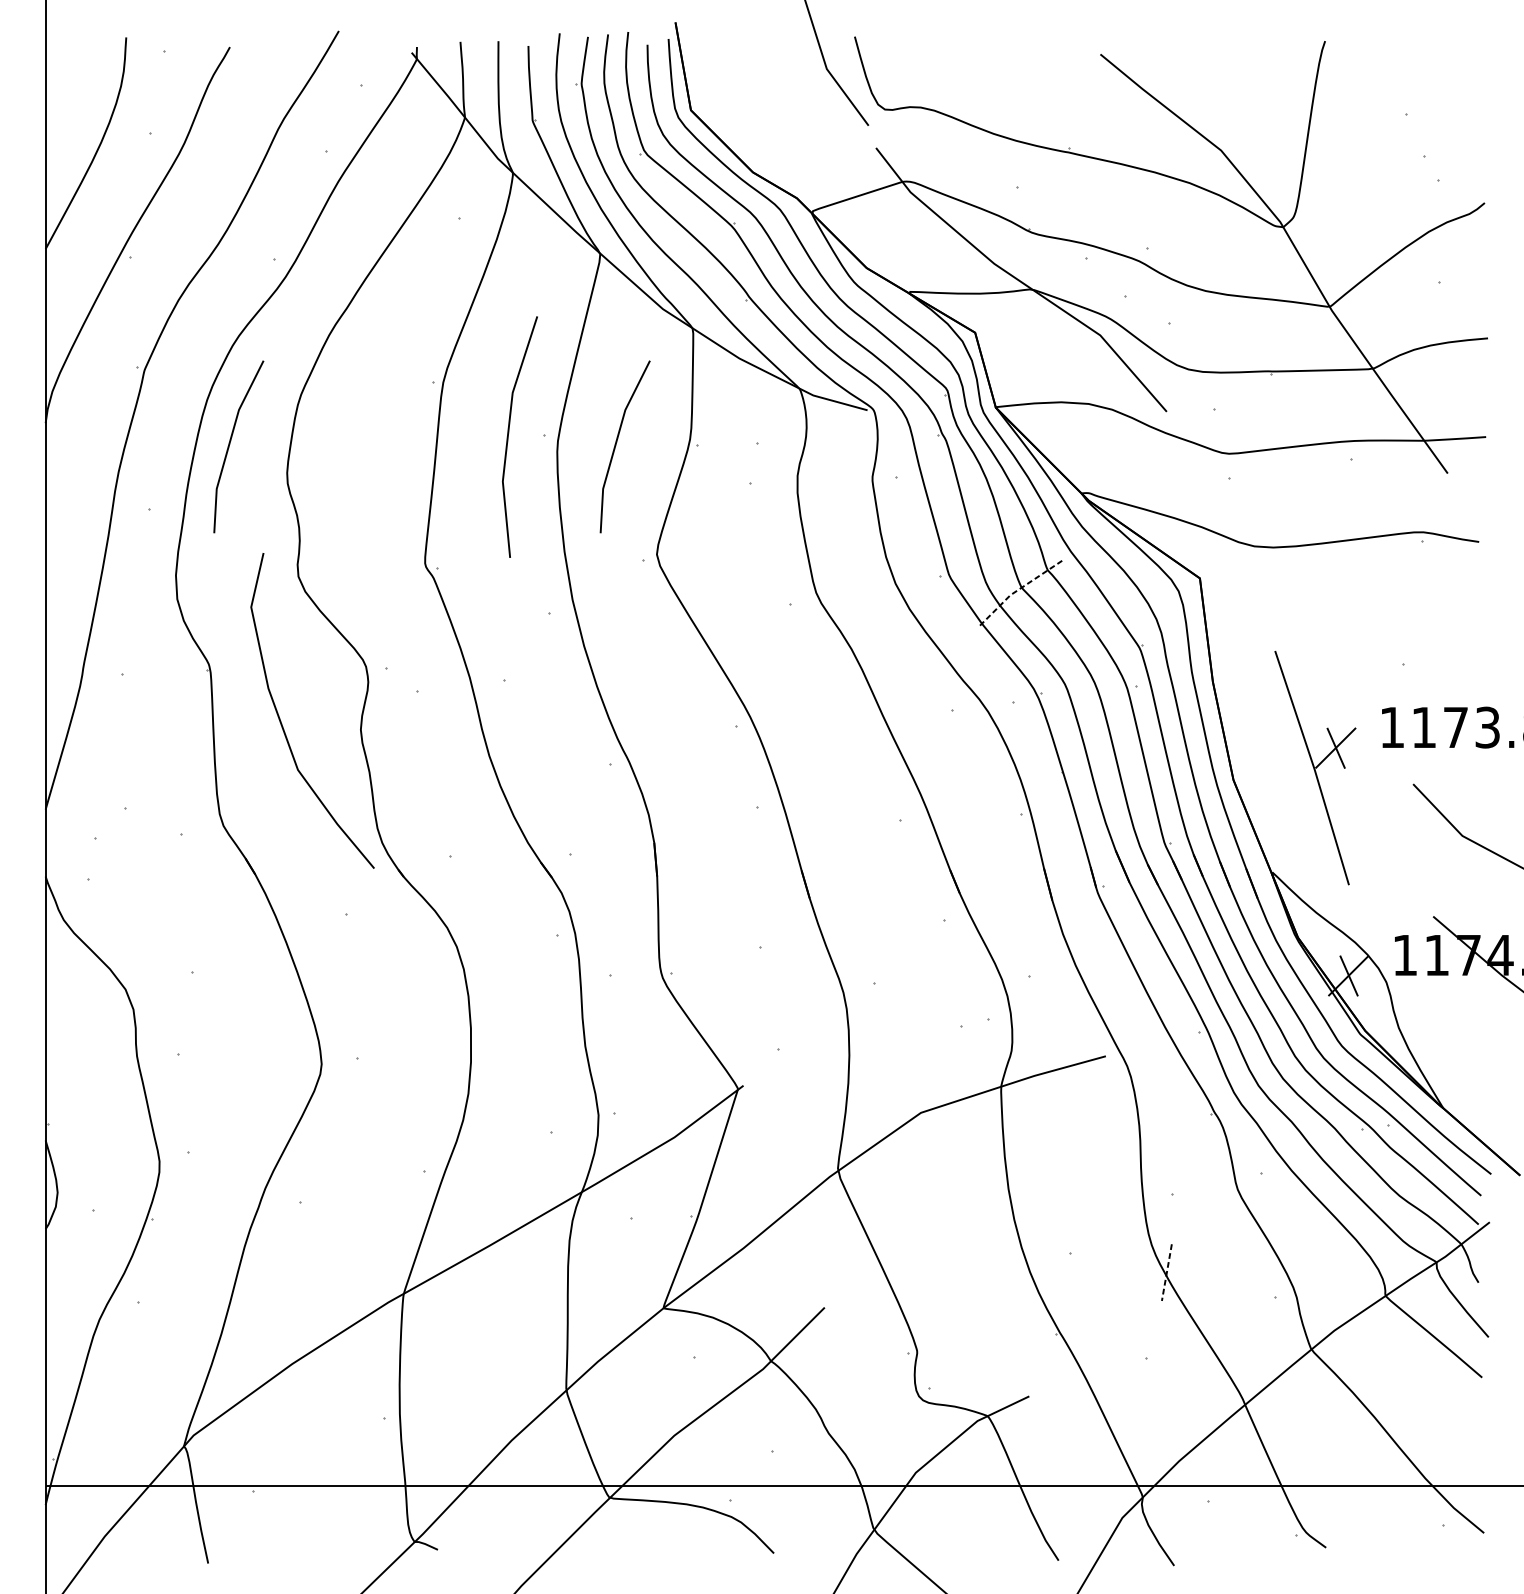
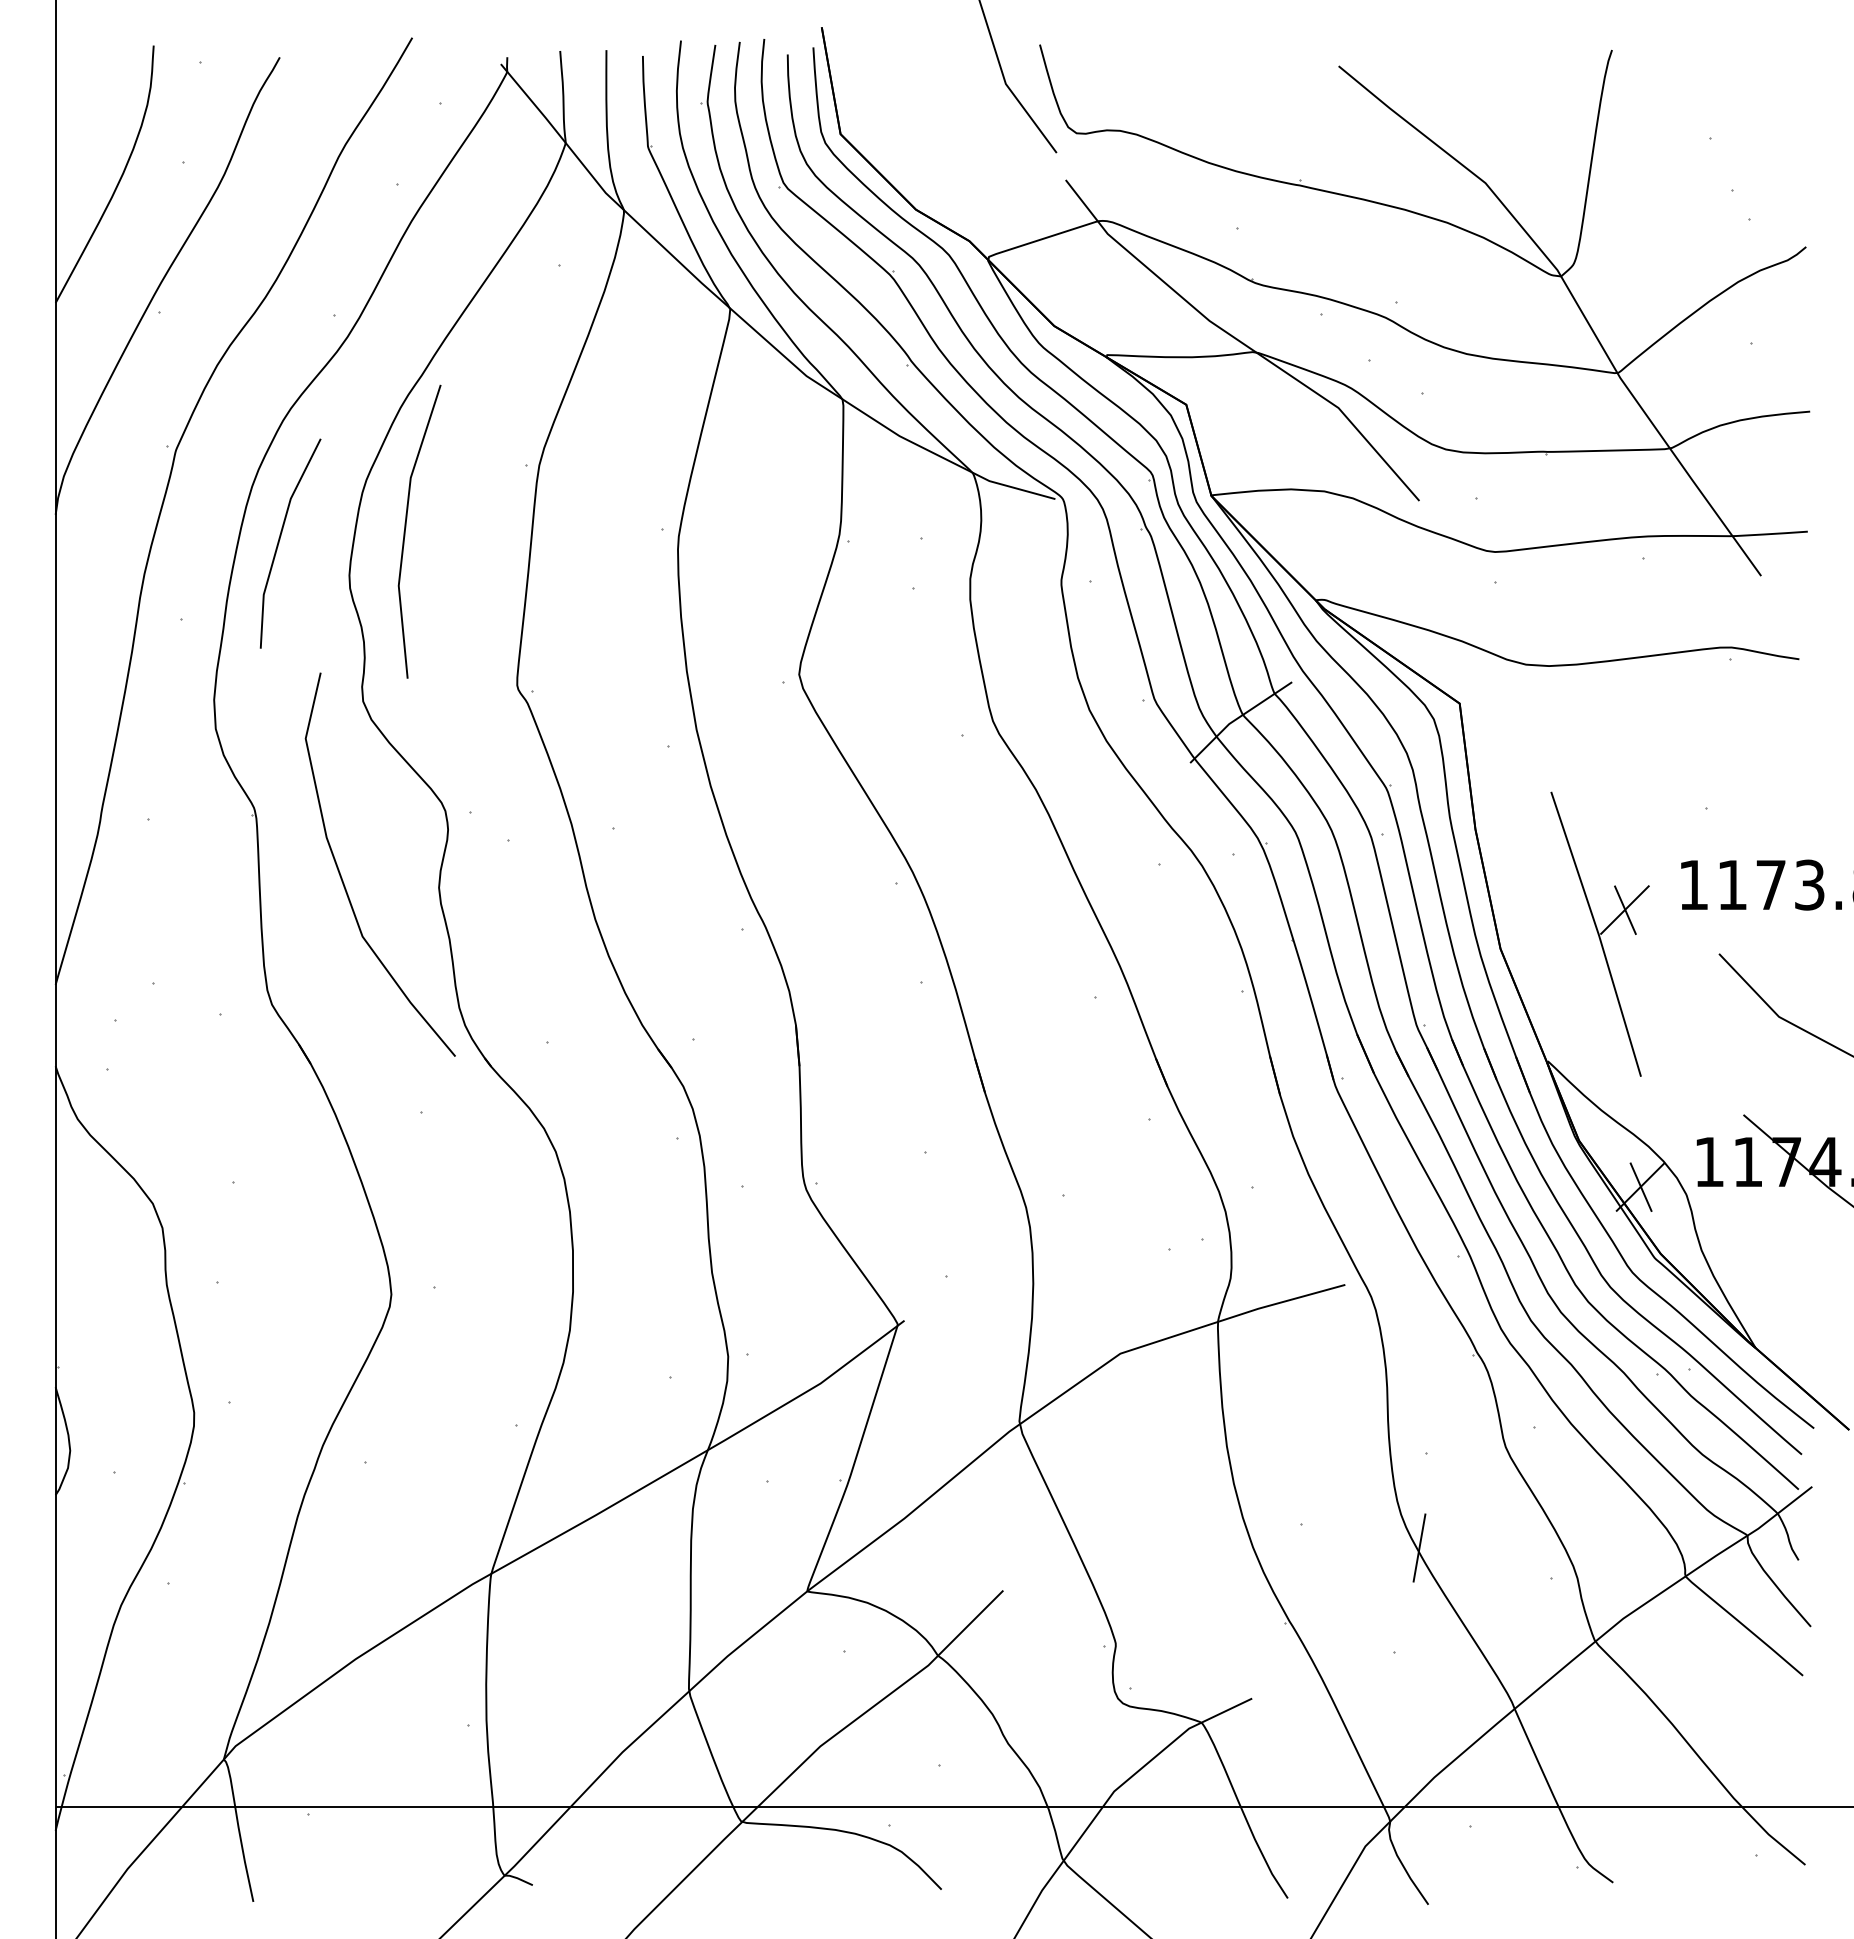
line: (509, 433) -> (406, 527), moved
line: (616, 443) -> (750, 539), removed
line: (1016, 591) -> (1236, 719), dashed -> solid
line: (1166, 1272) -> (1419, 1548), dashed -> solid

